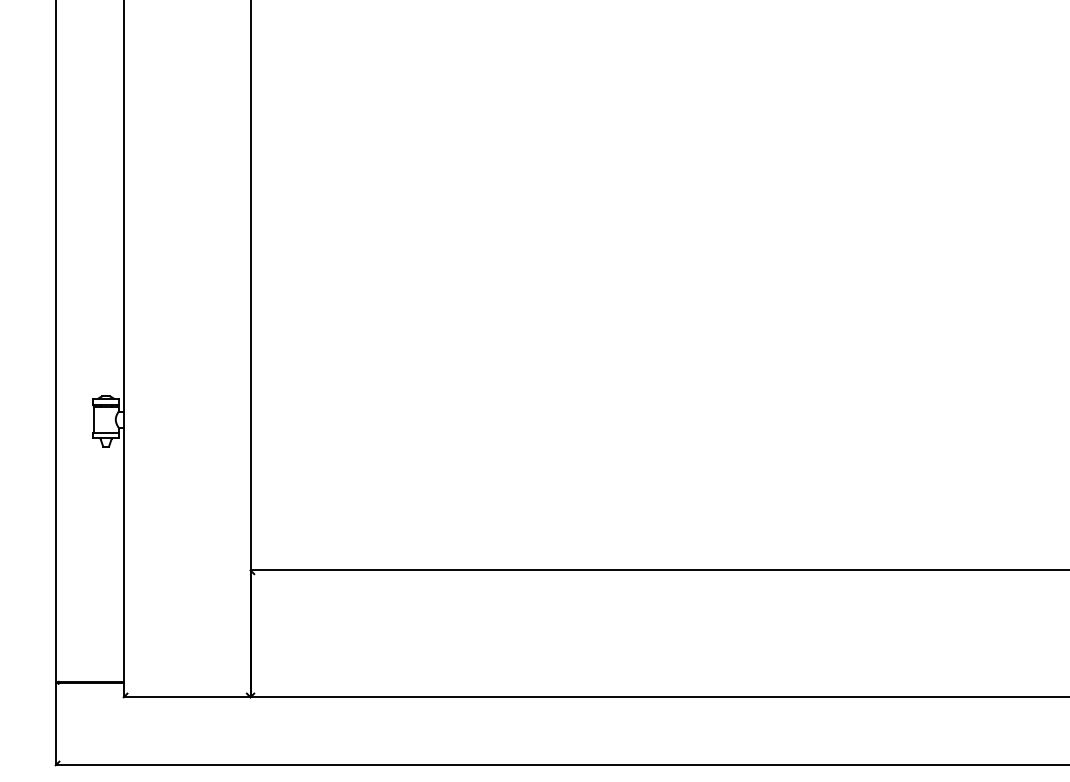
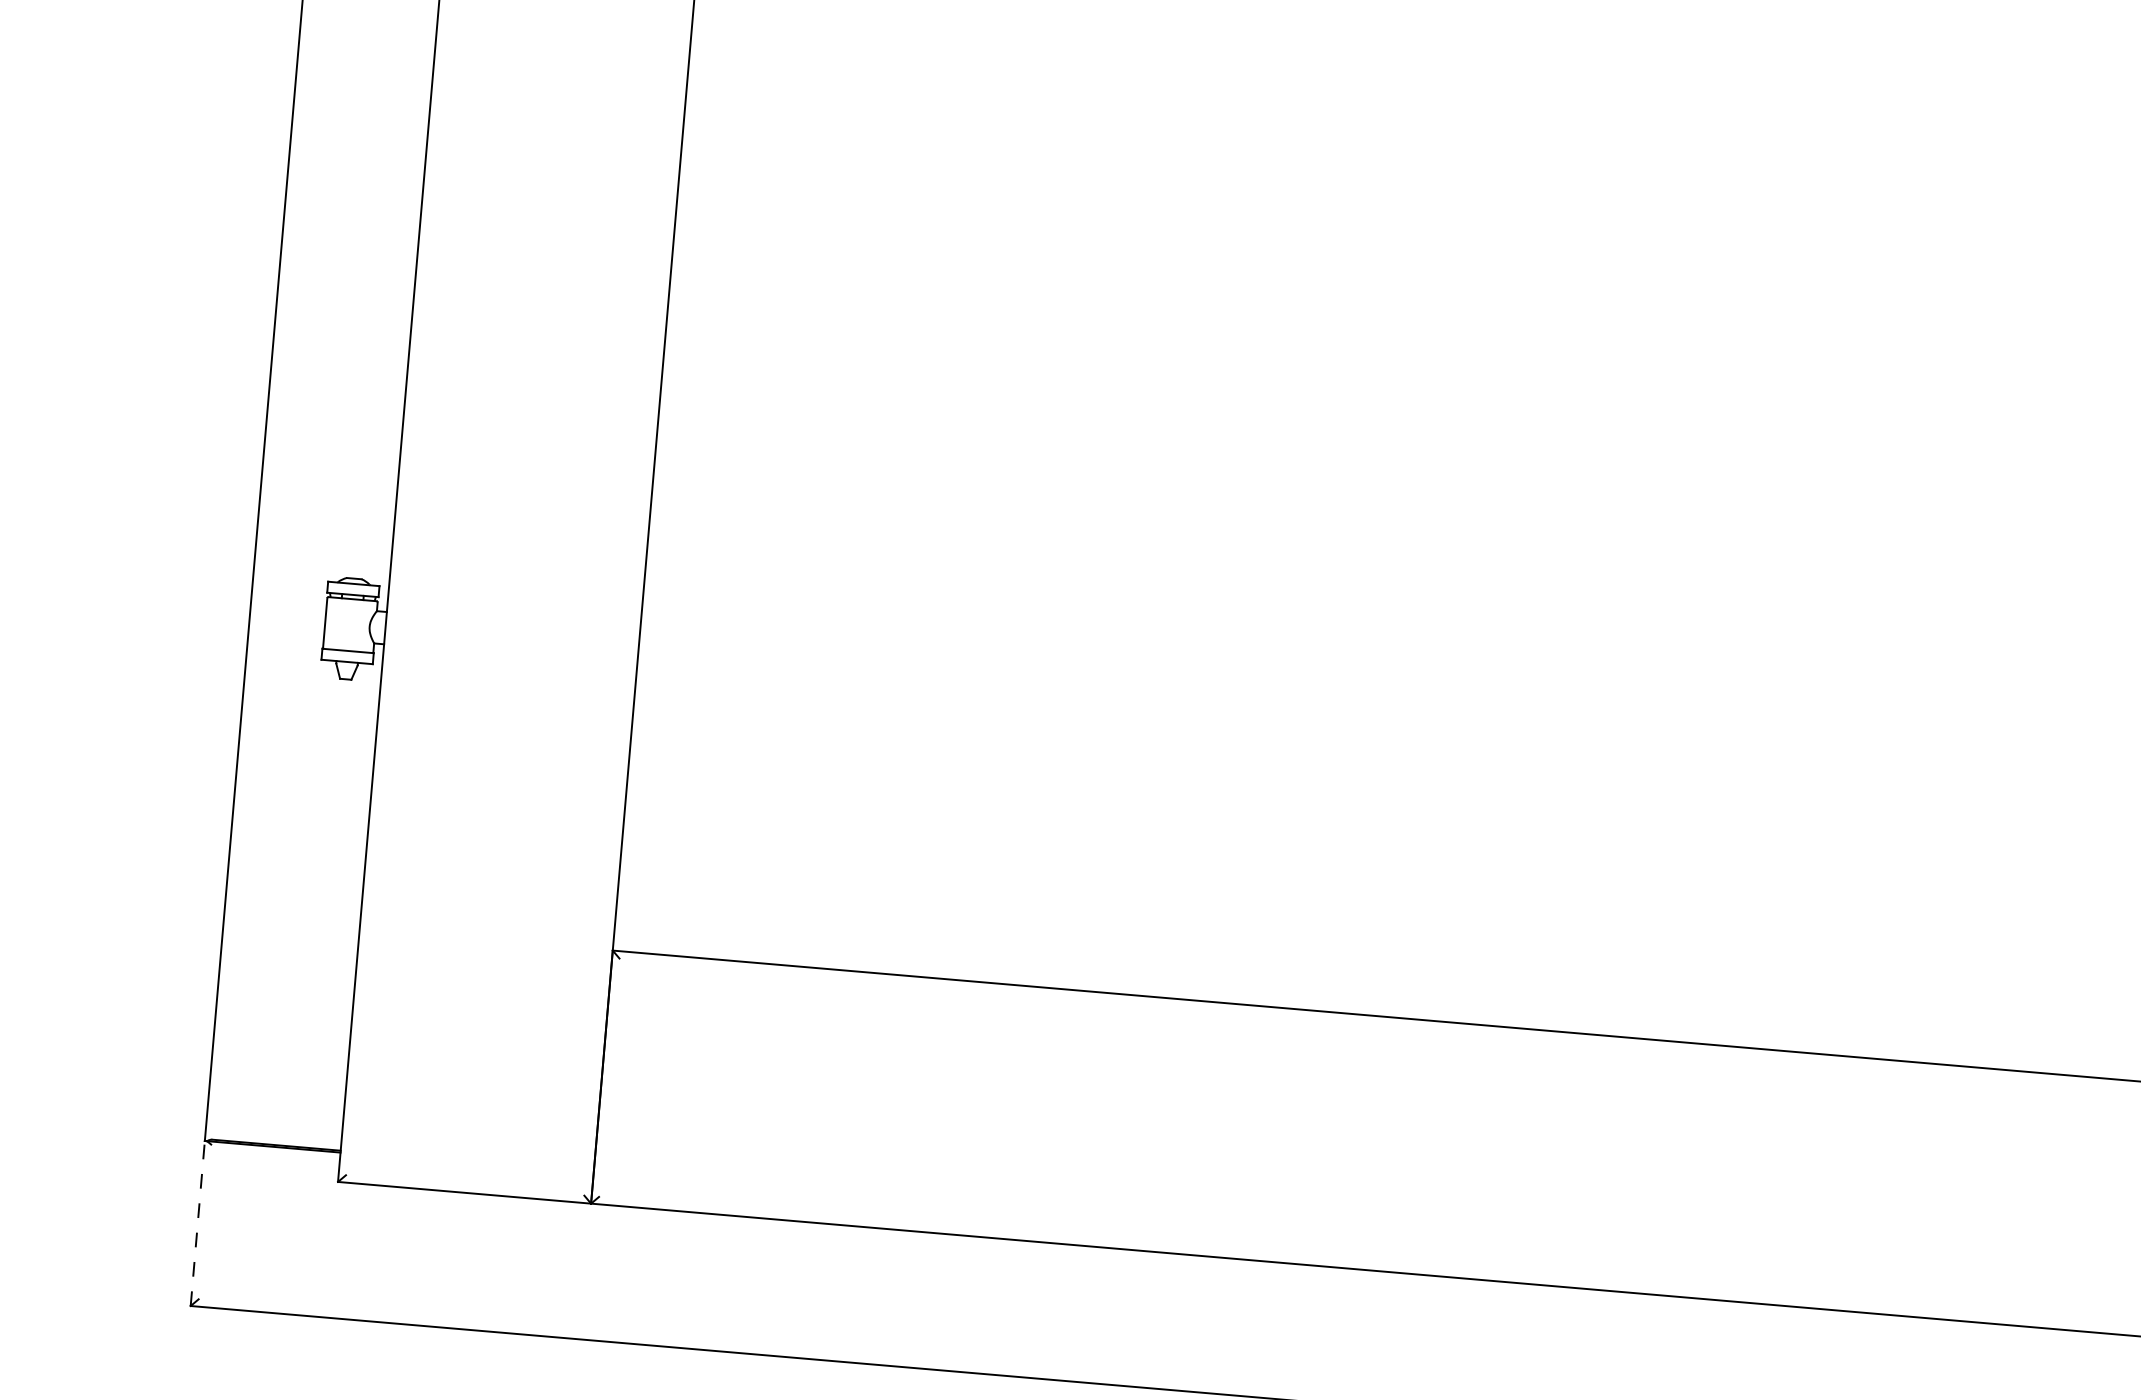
line: (55, 723) -> (197, 1222), solid -> dashed

